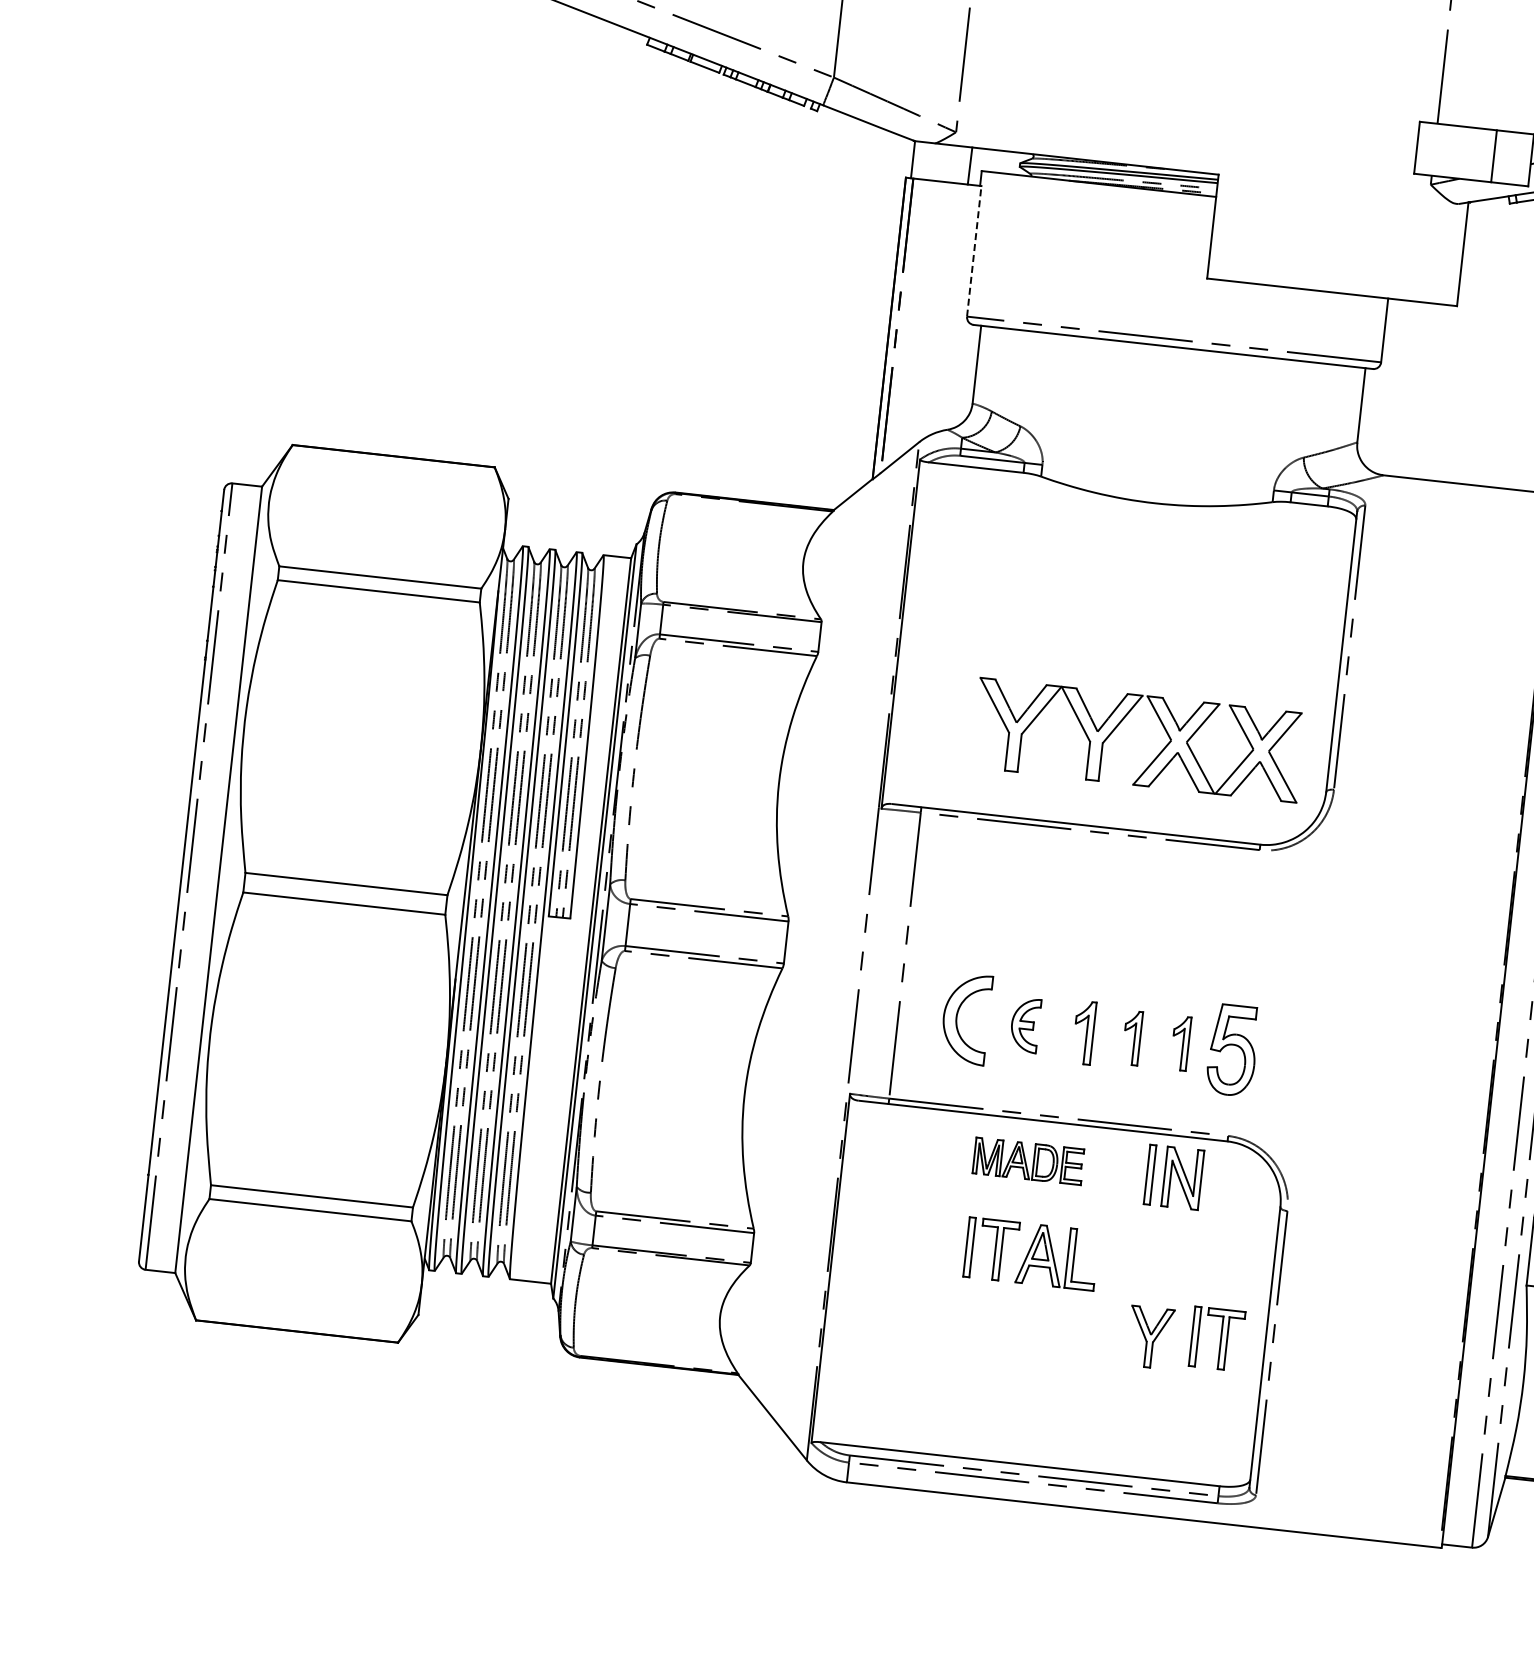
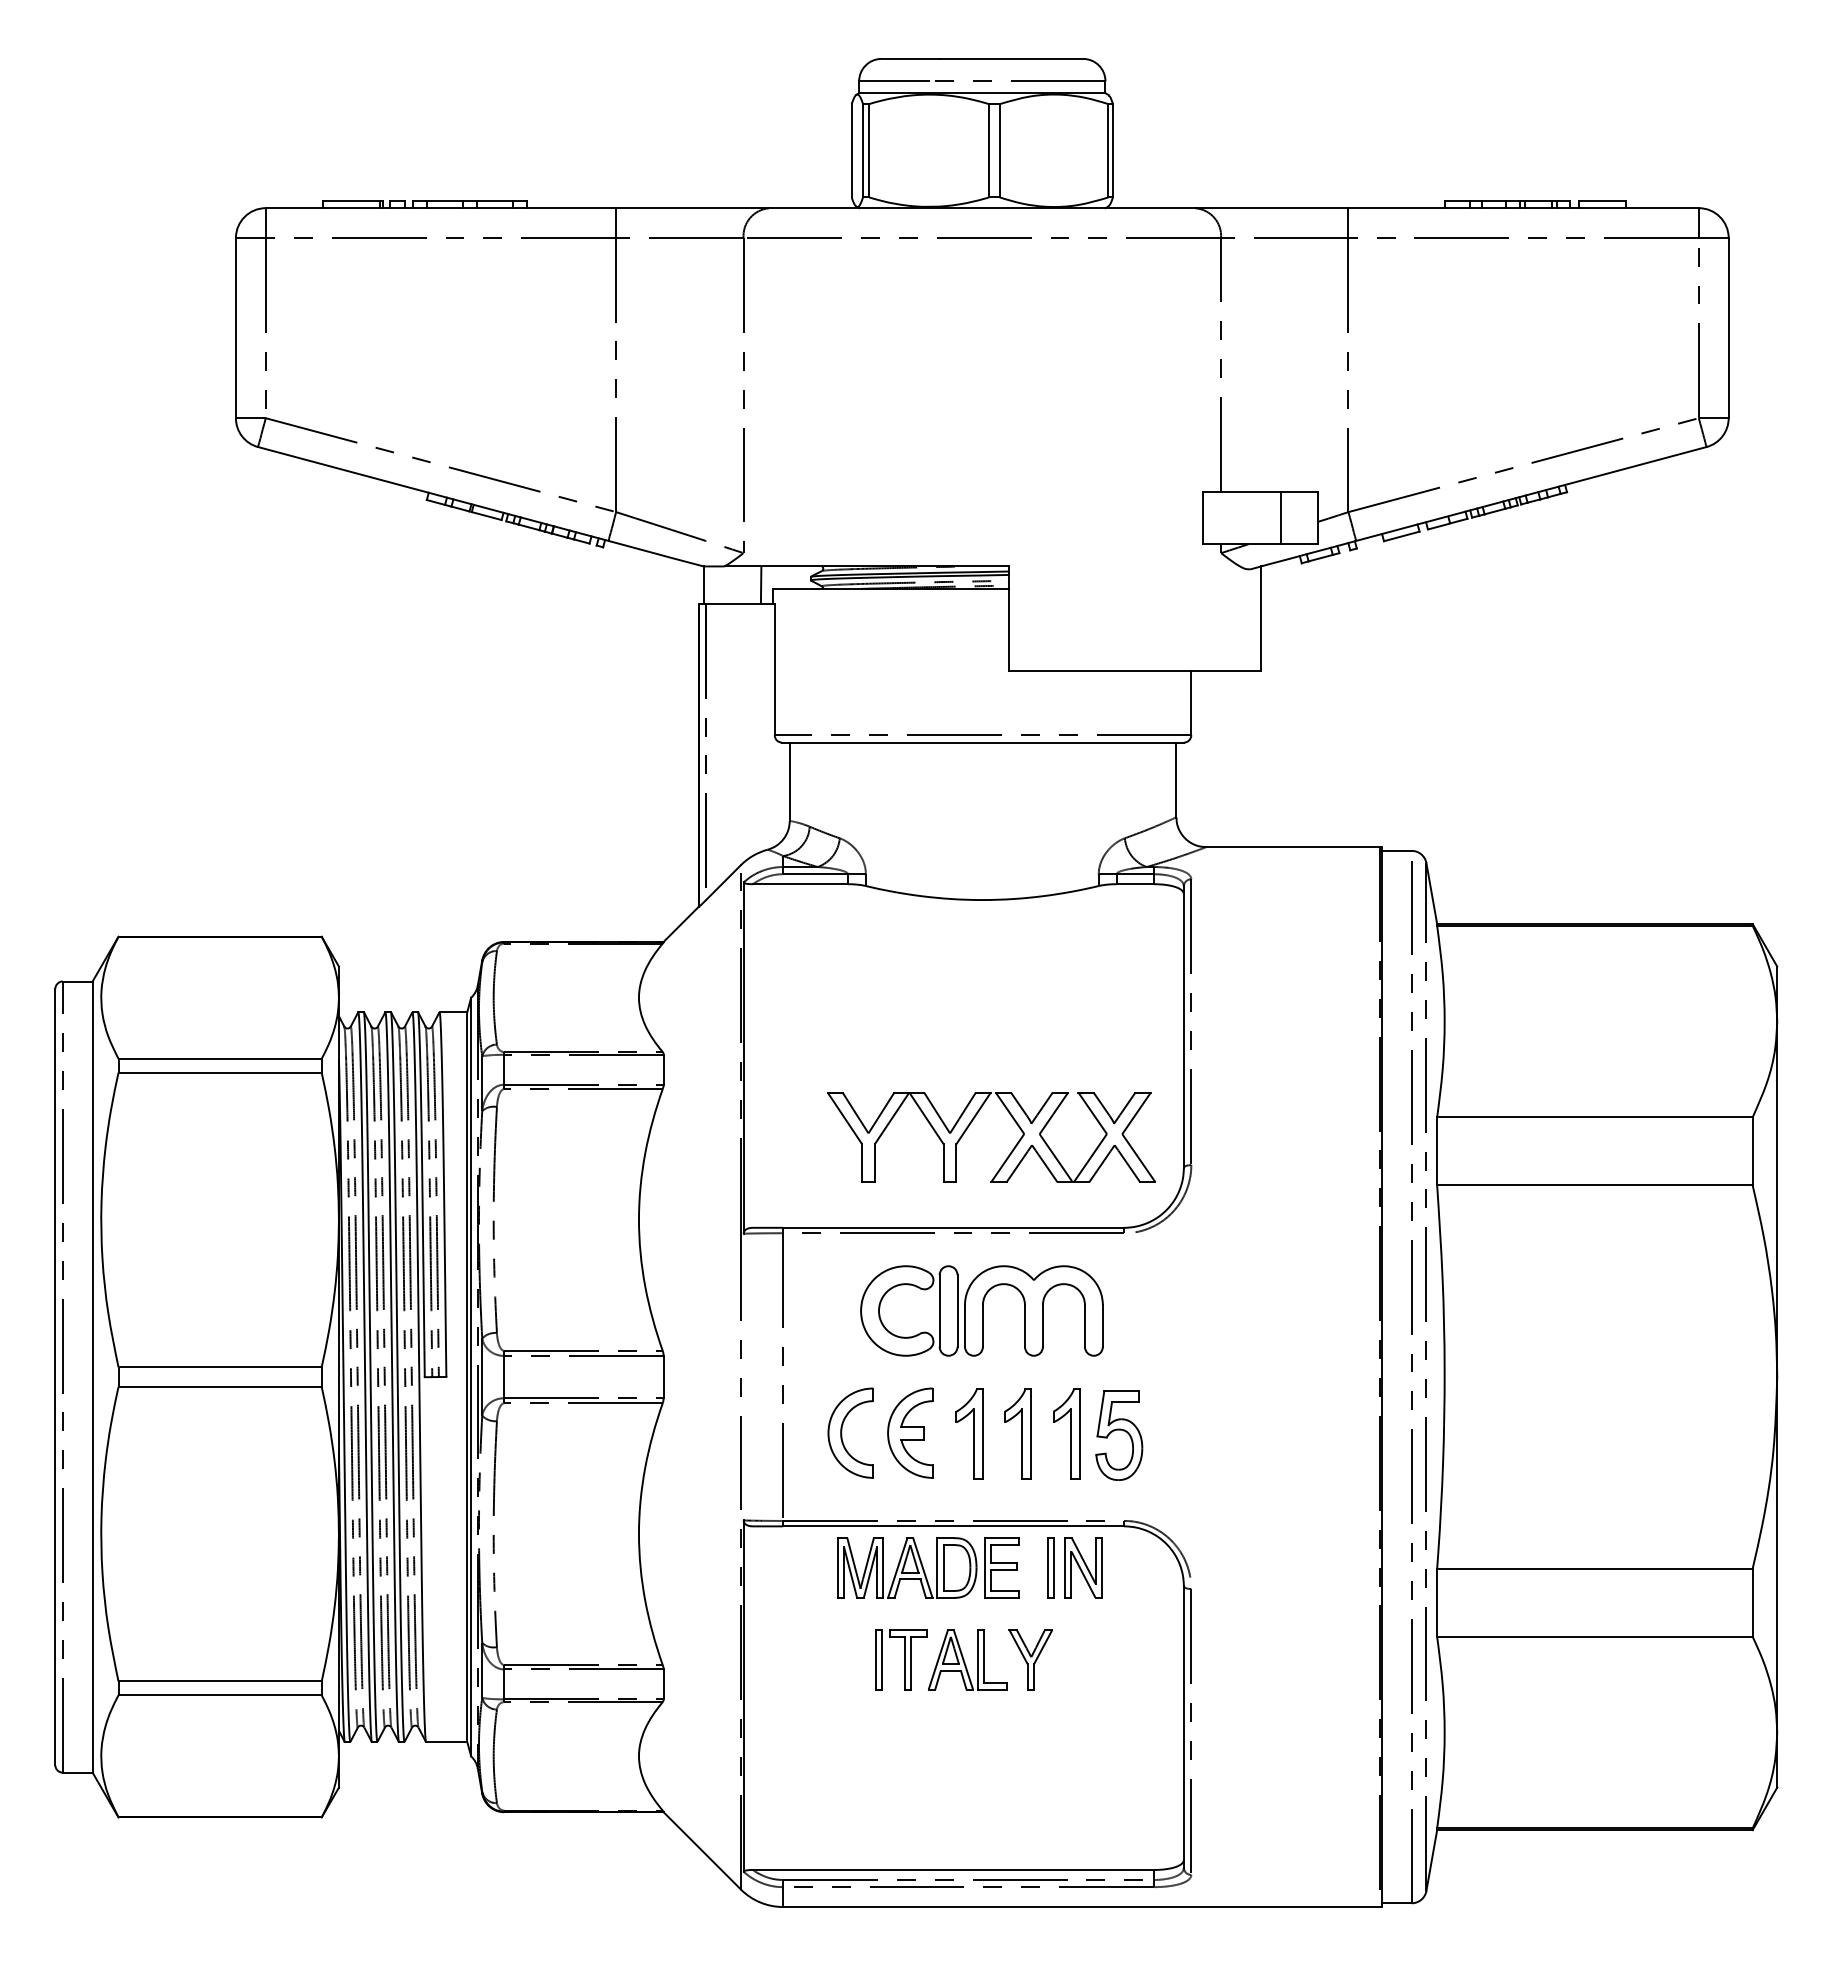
line: (974, 251) -> (774, 669), dashed -> solid
part: (1109, 911) -> (981, 1310), added
part: (1025, 1024) -> (910, 1432), size x1.67
part: (1084, 1032) -> (969, 1433), size x1.43
part: (1131, 1037) -> (1017, 1433), size x1.67
part: (1180, 1042) -> (1066, 1433), size x1.67
part: (1028, 1160) -> (928, 1567), size x1.67
part: (1149, 1337) -> (1030, 1659), moved
part: (1217, 1338) -> (1135, 1723), removed

